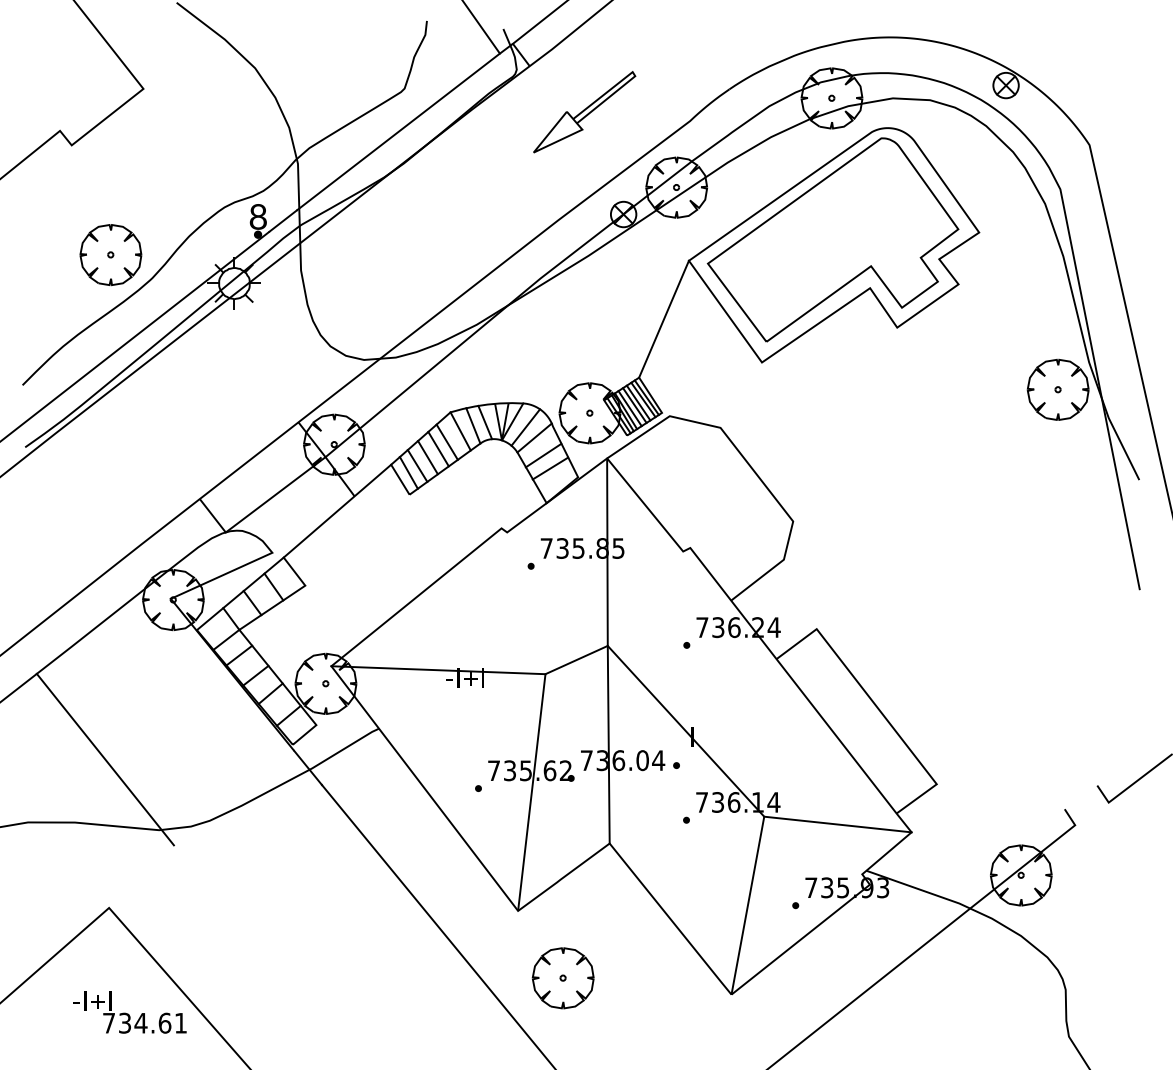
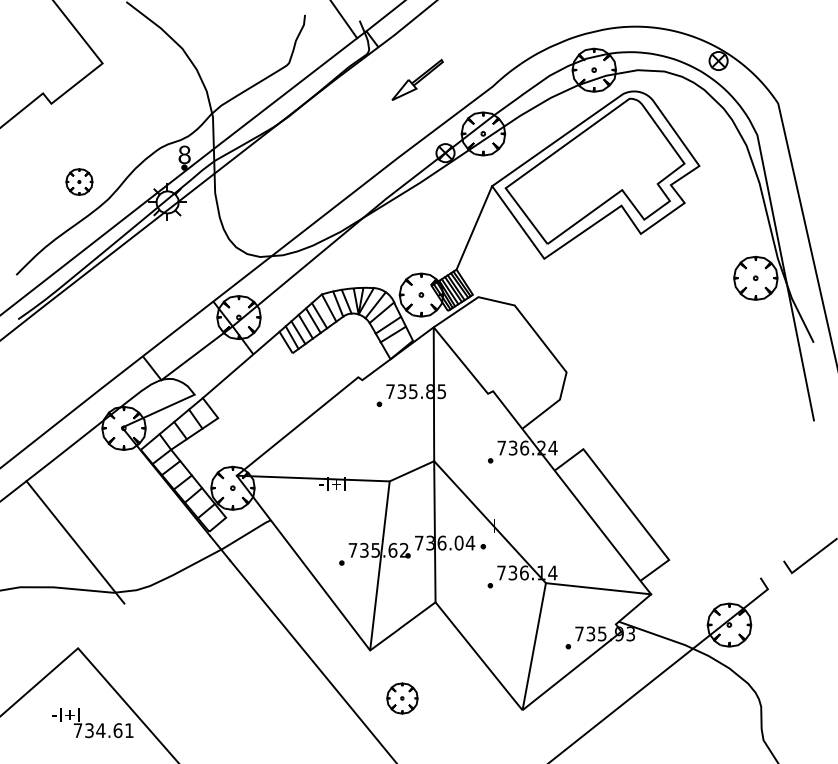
part: (584, 111) -> (417, 79), size x0.7
part: (111, 254) -> (79, 181), size x0.6
part: (563, 978) -> (402, 698), size x0.7

